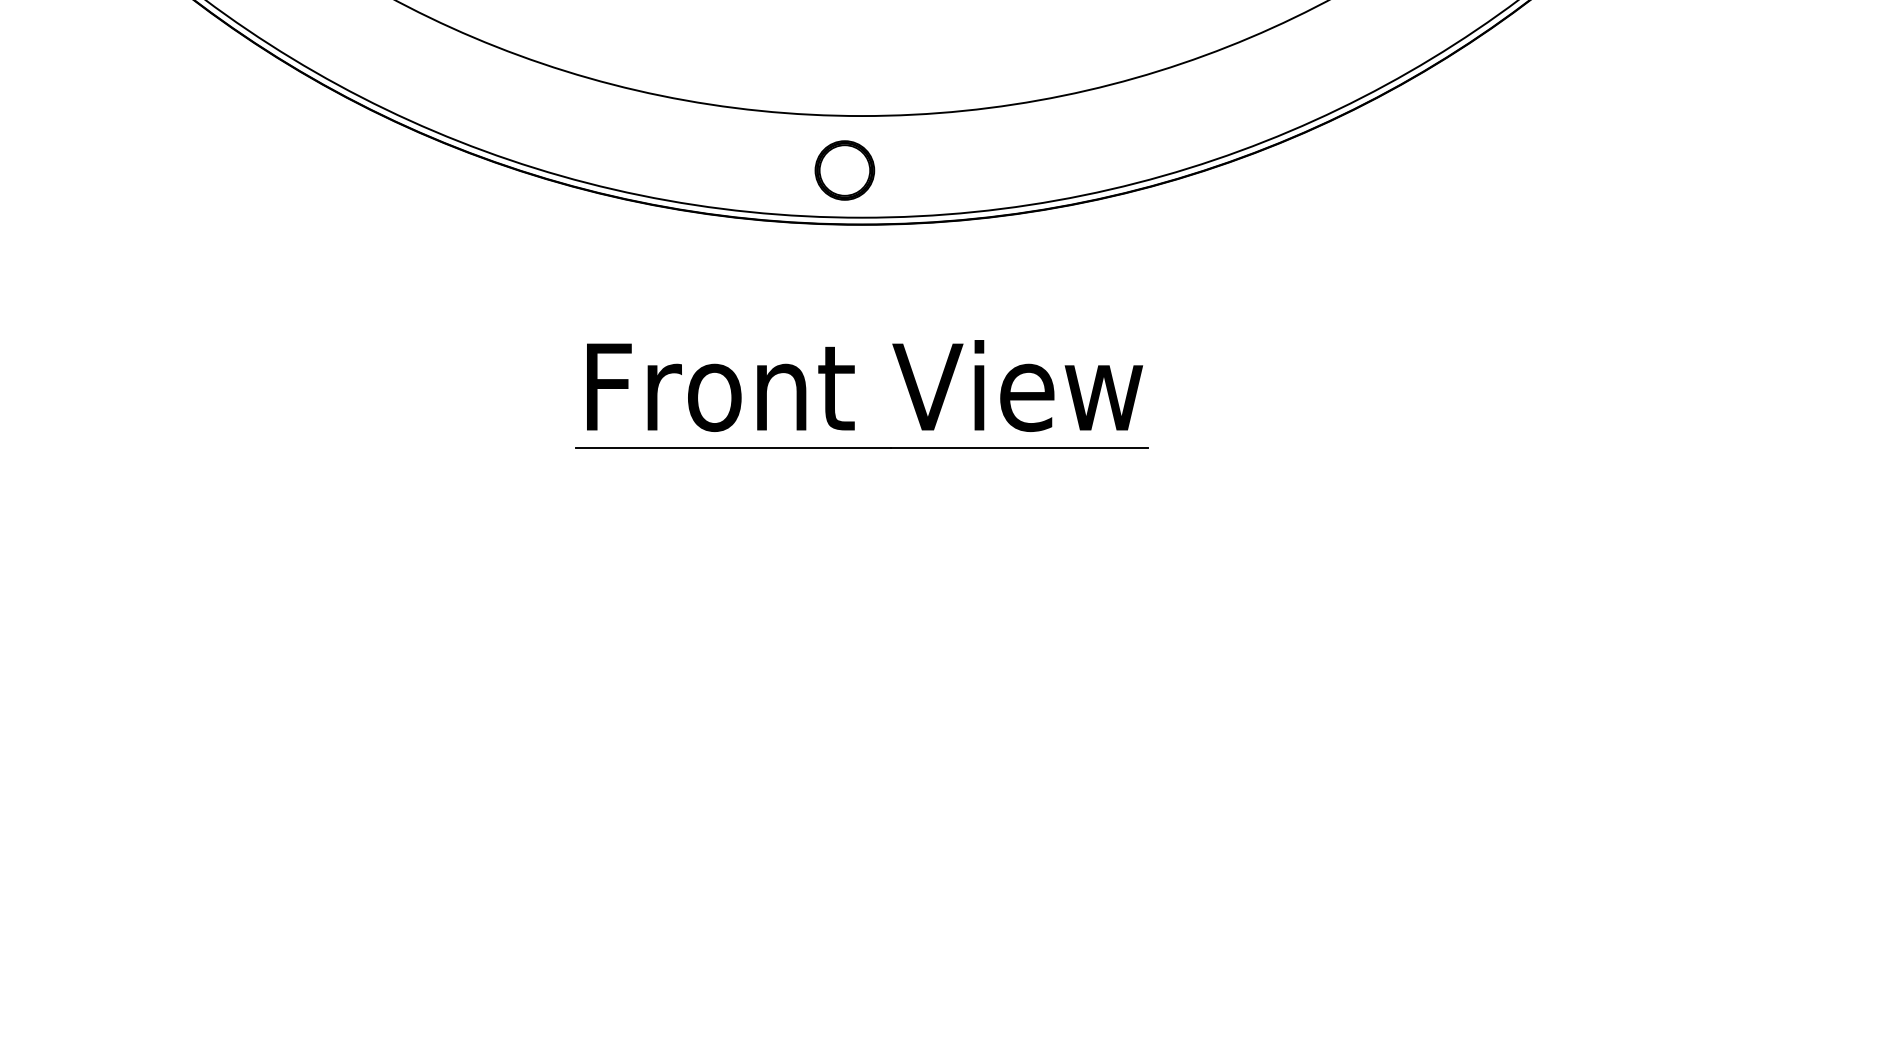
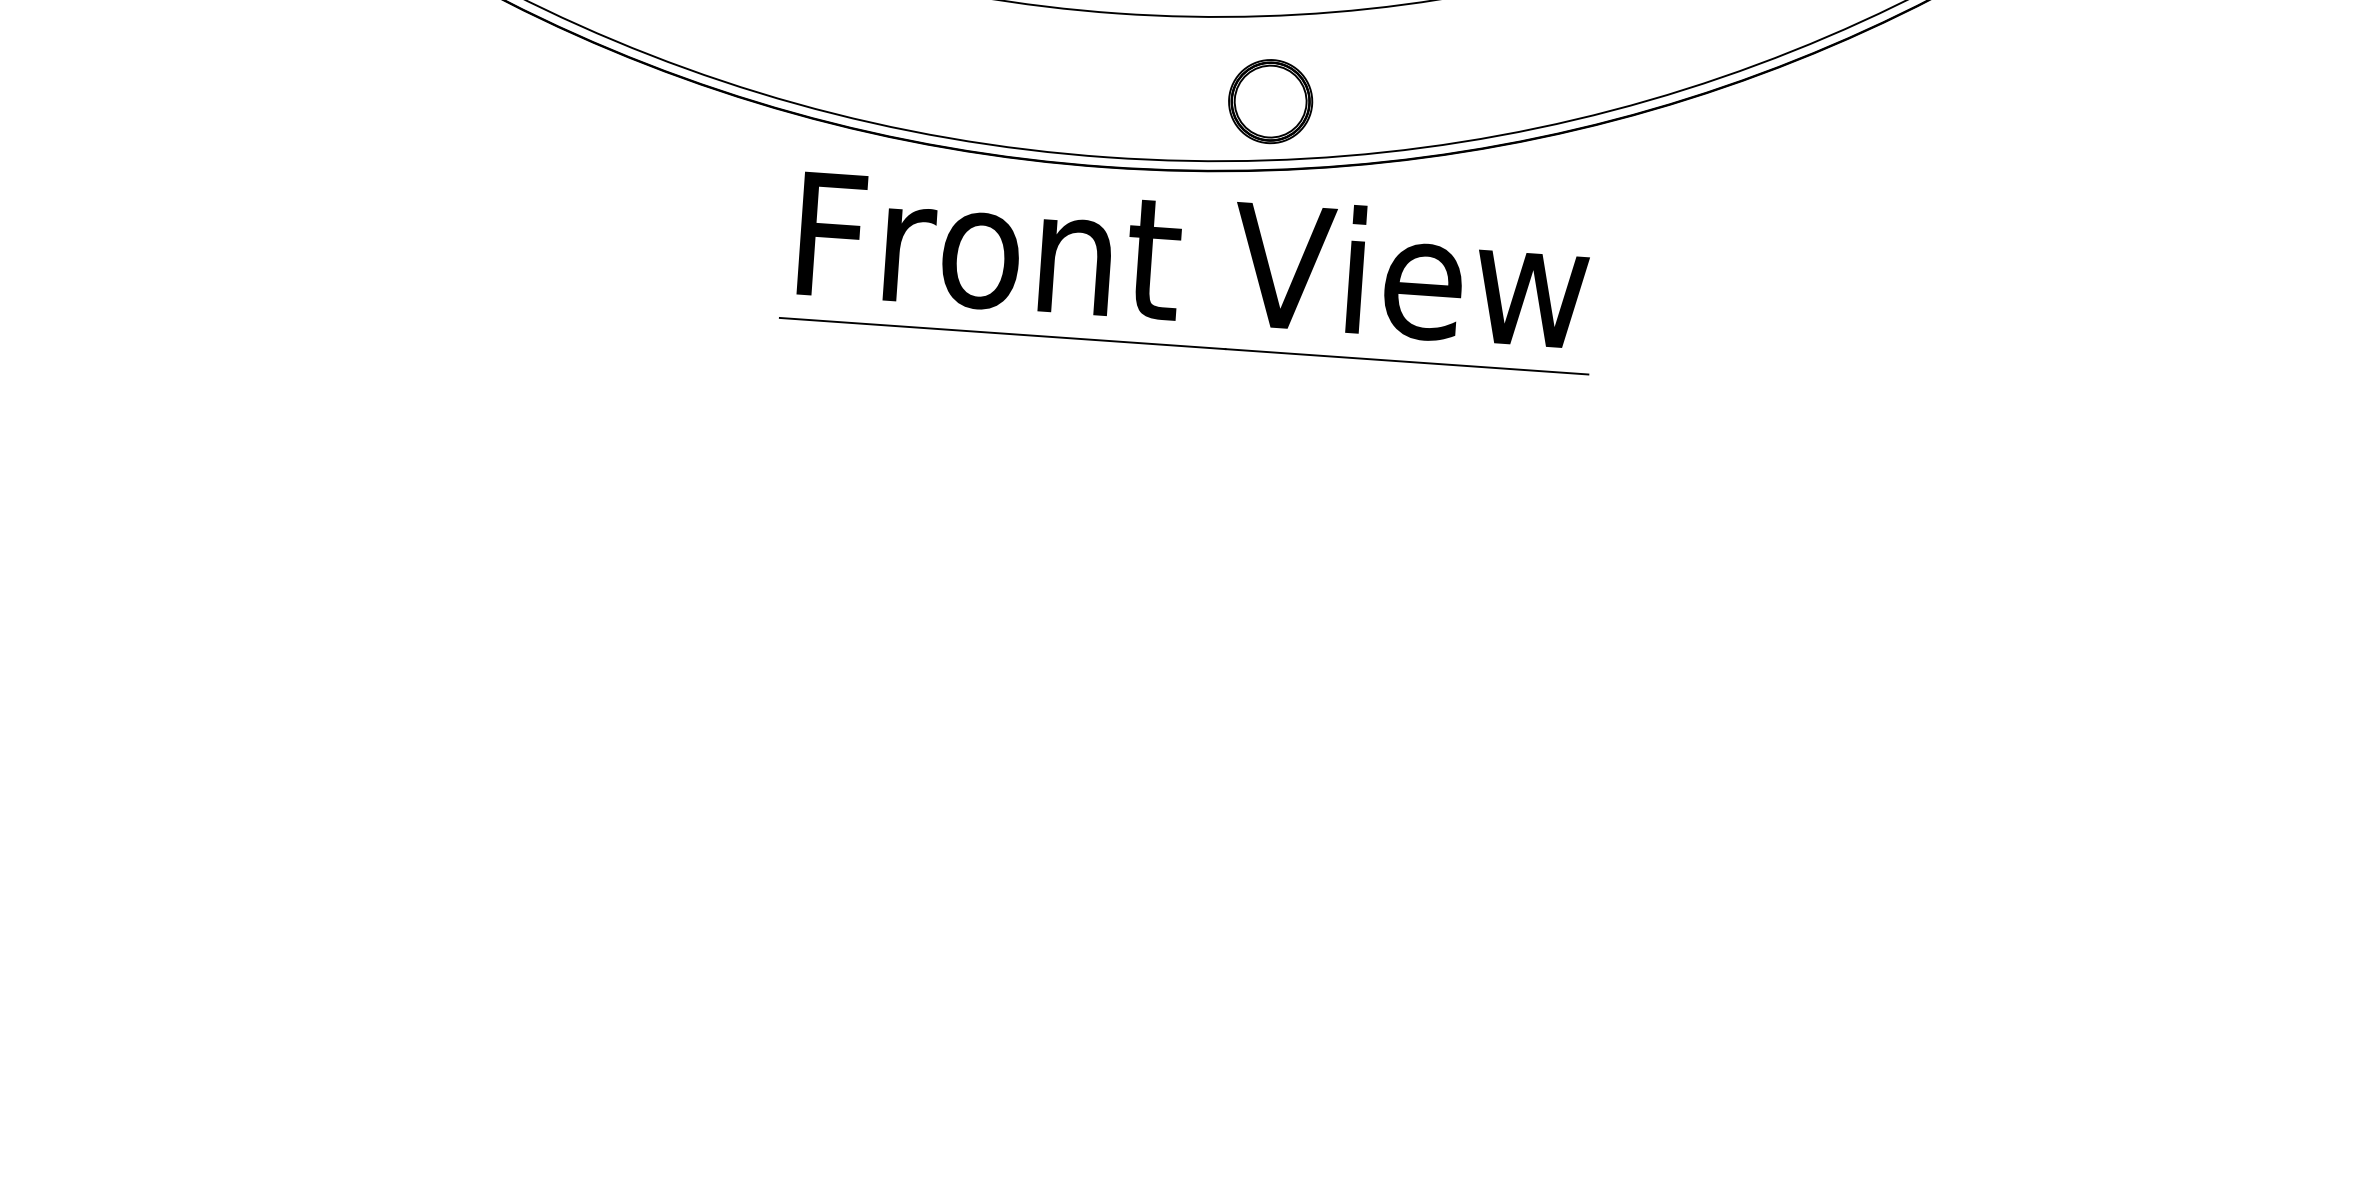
part: (844, 170) -> (1270, 101), moved
part: (854, 373) -> (1180, 240), moved

